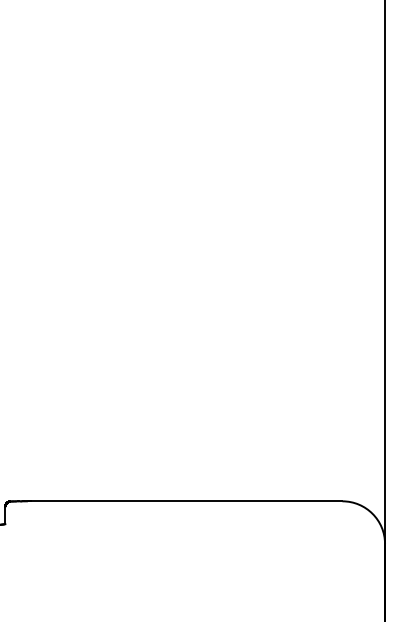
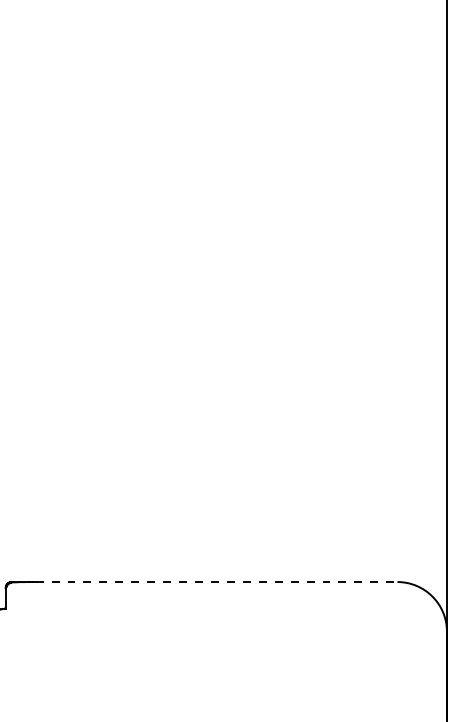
line: (186, 501) -> (216, 582), solid -> dashed

